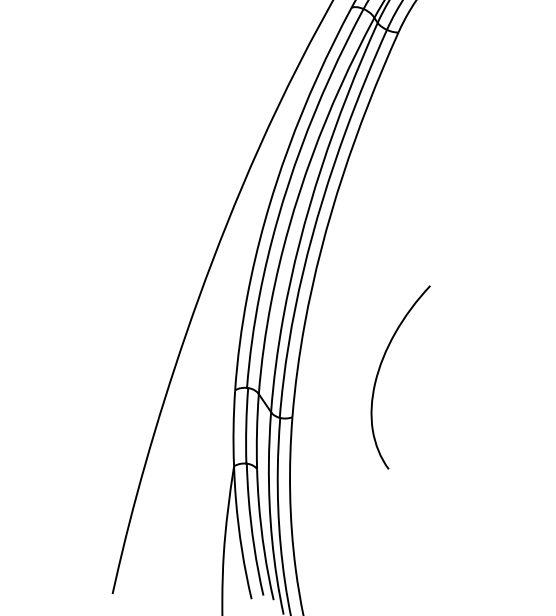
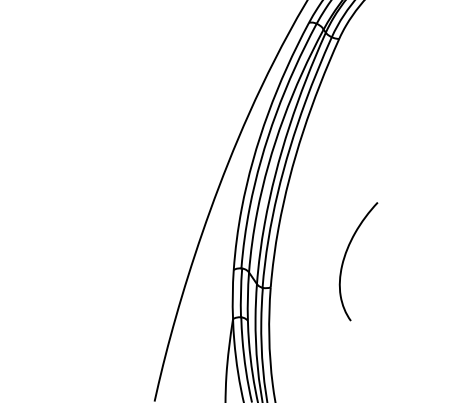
curve: (380, 372) -> (345, 258), moved

